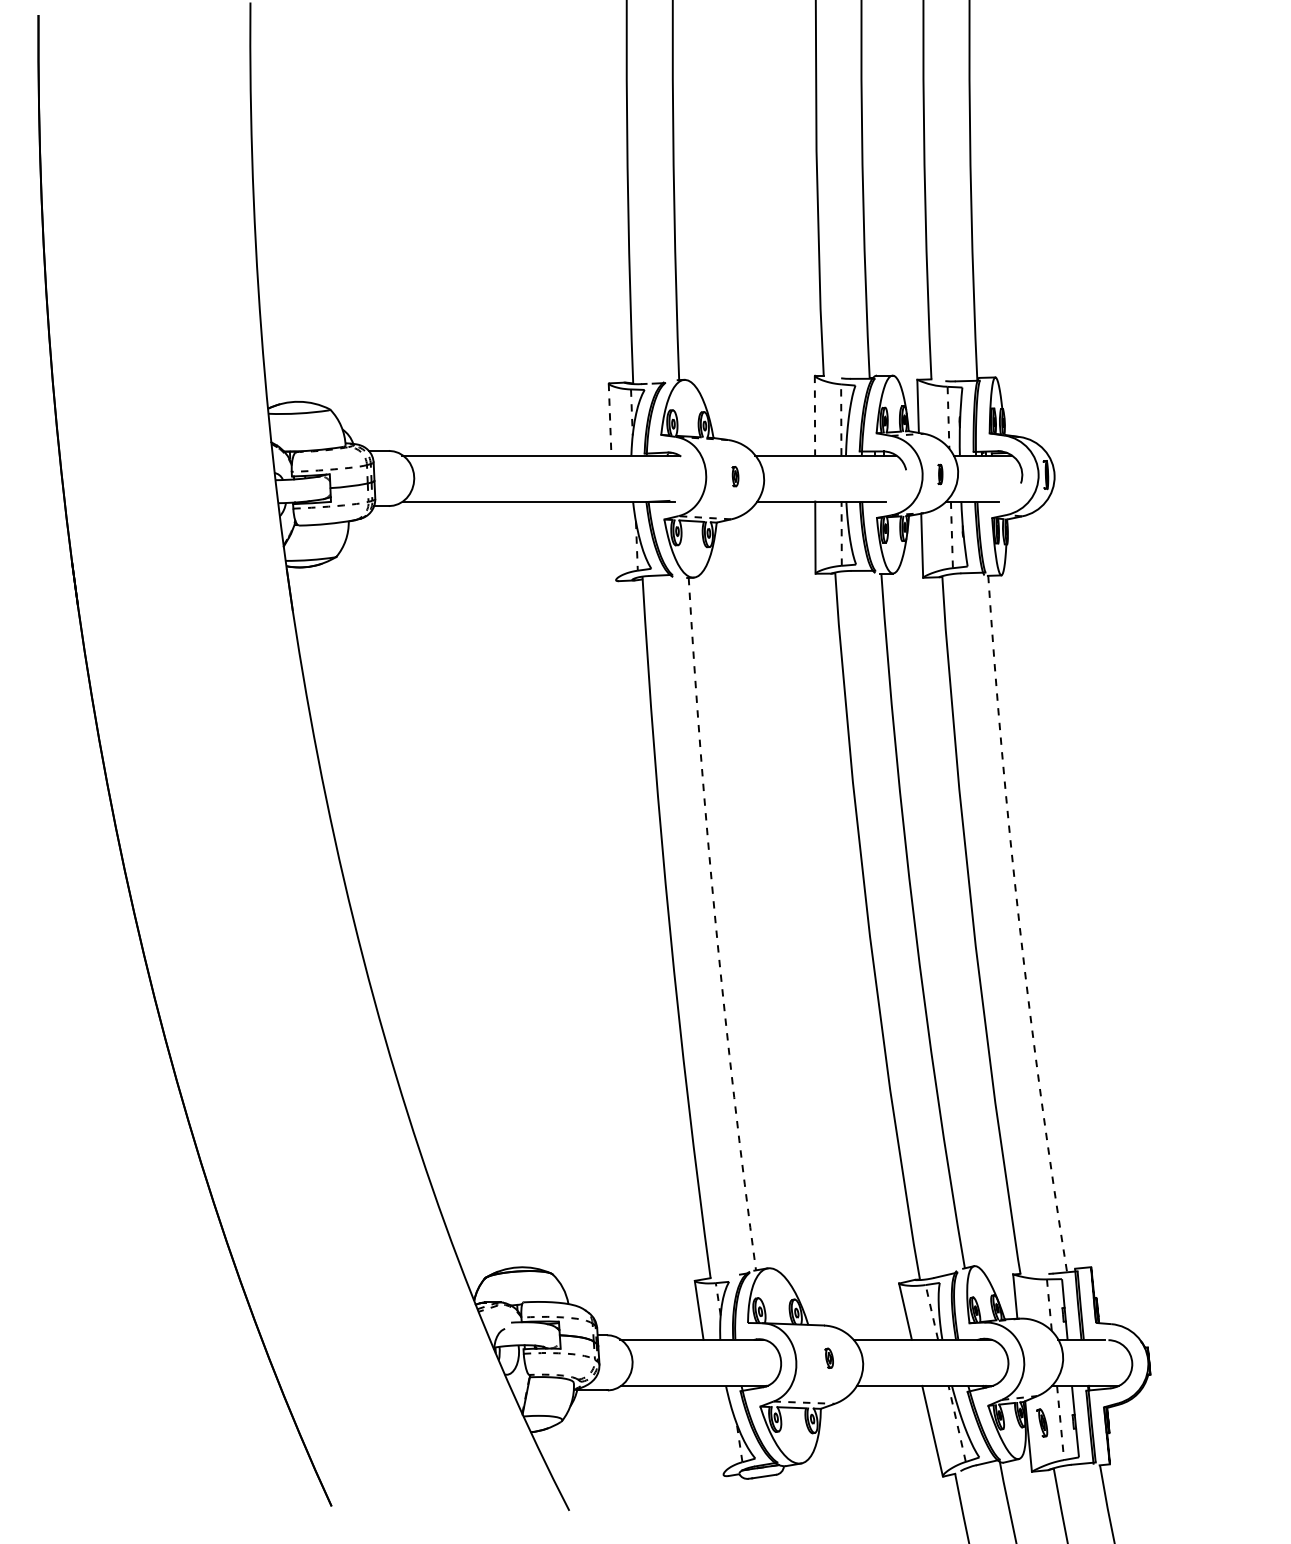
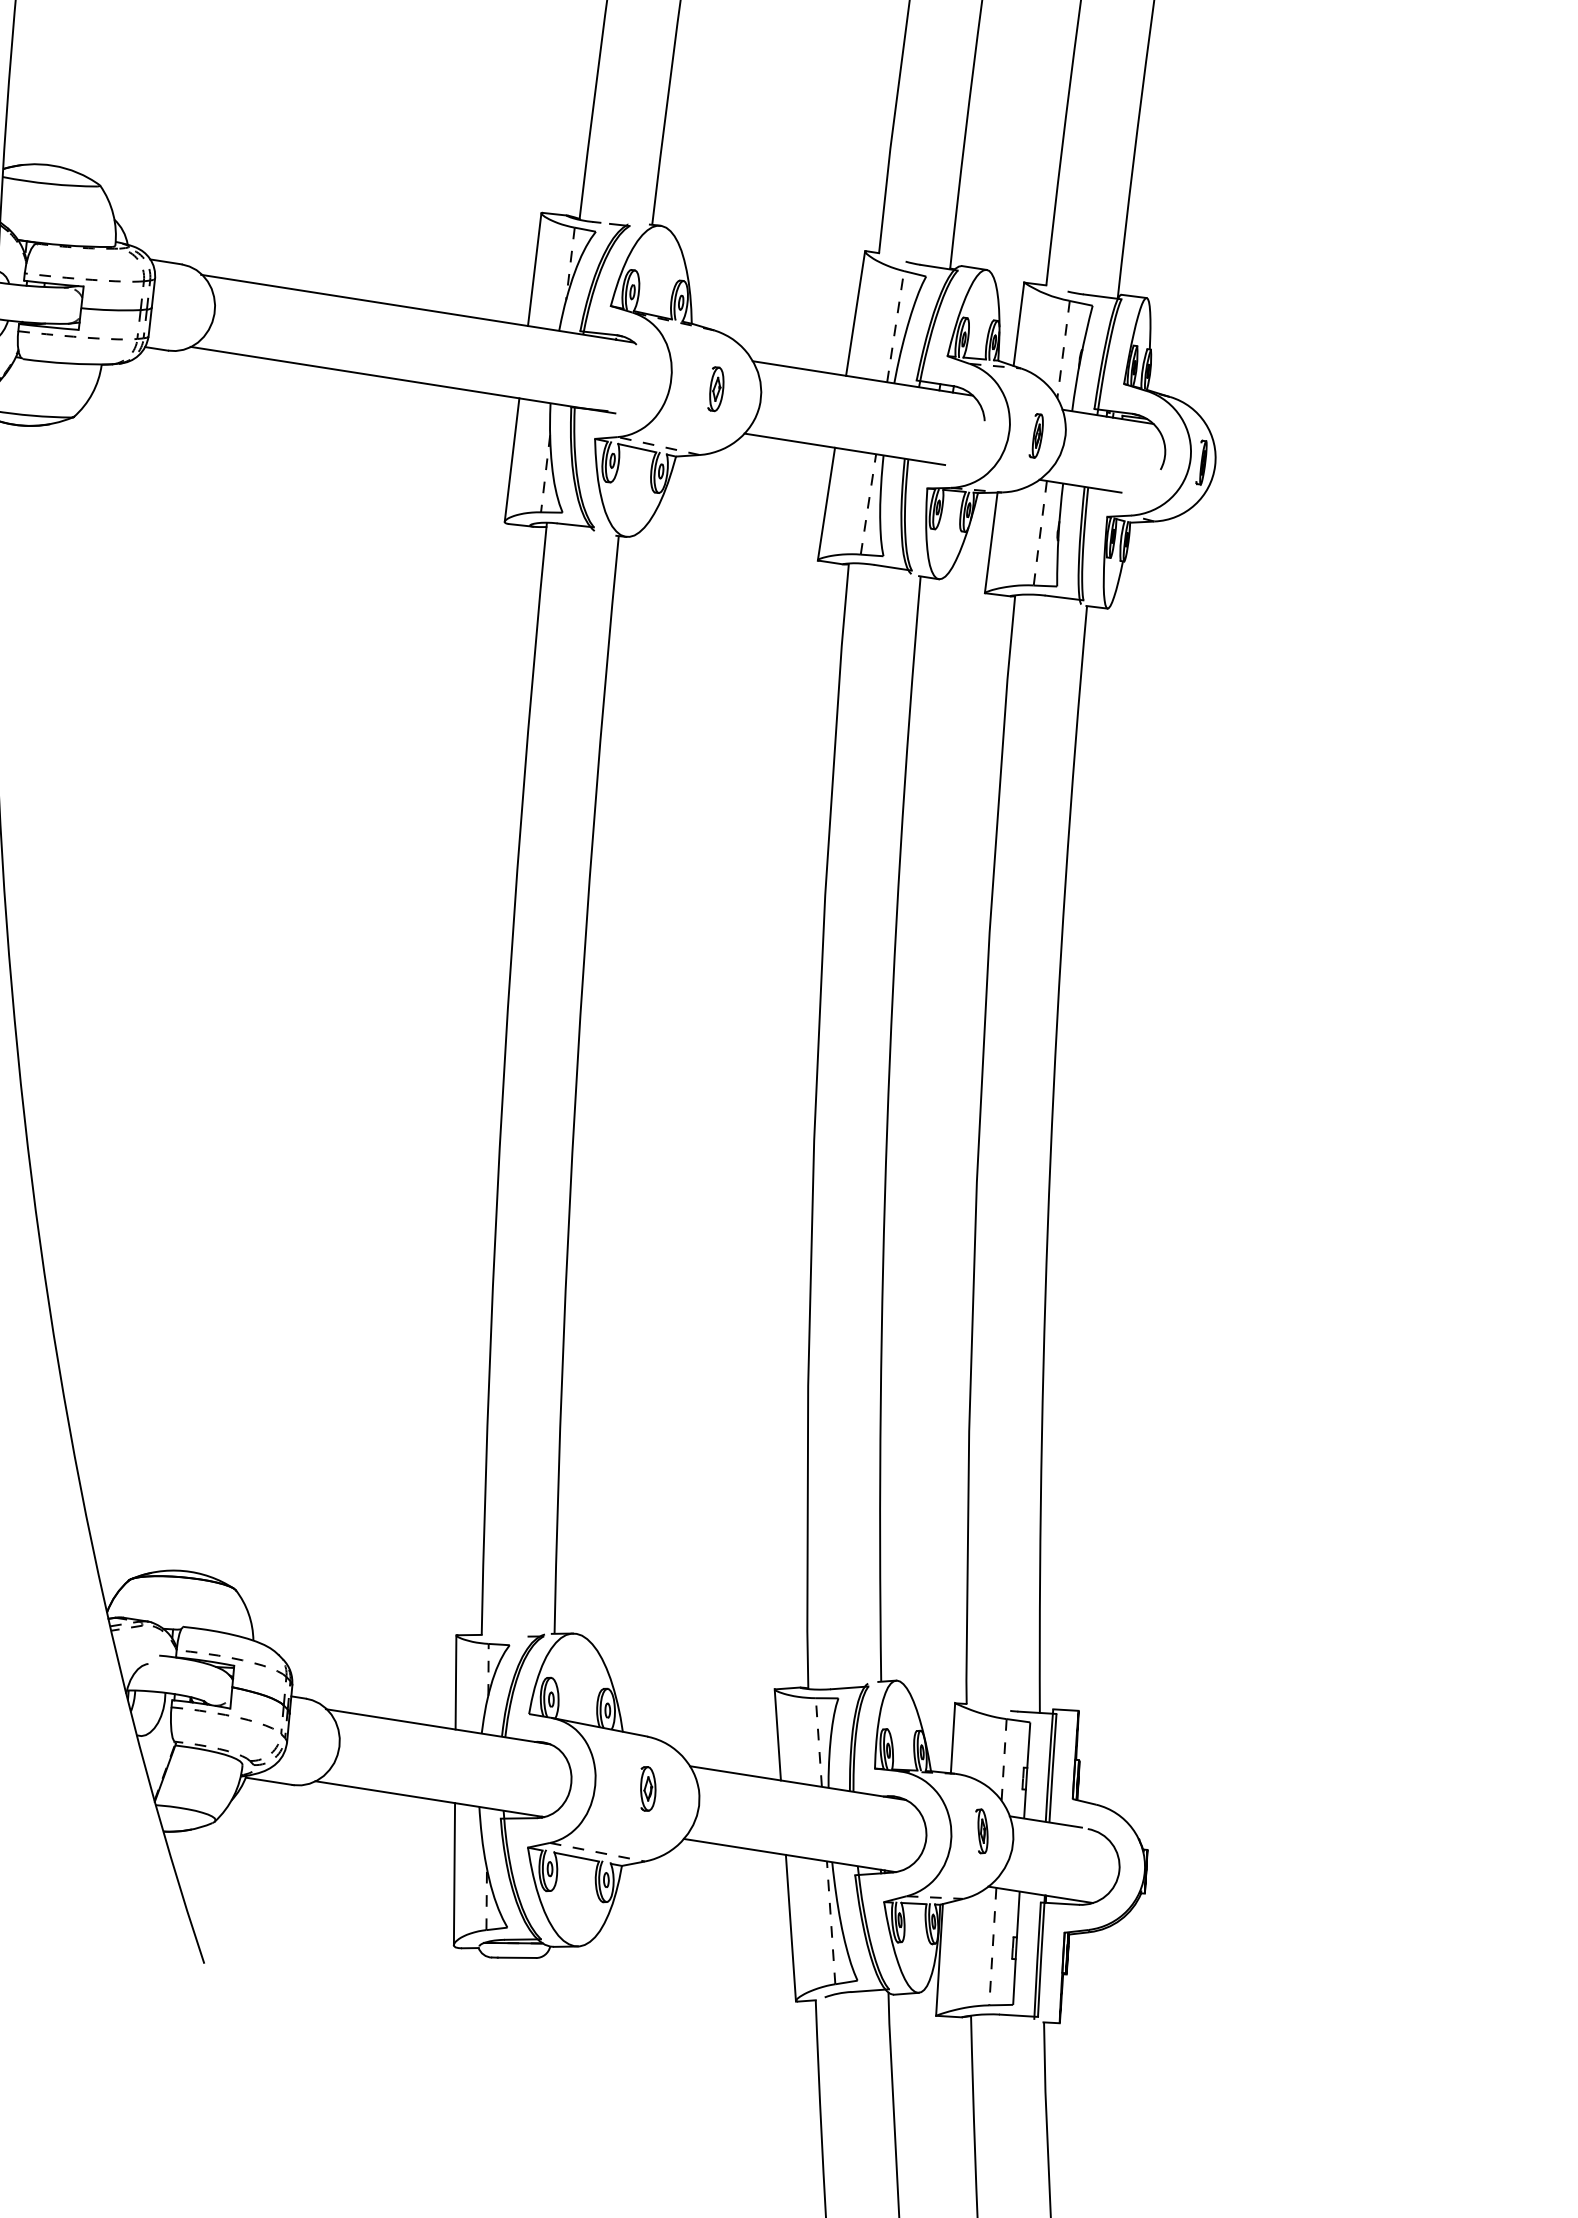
line: (814, 415) -> (854, 313), dashed -> solid
line: (610, 419) -> (535, 269), dashed -> solid
part: (940, 474) -> (1037, 436), size x1.43
part: (735, 476) -> (716, 389), size x1.43
line: (614, 540) -> (512, 459), added
arc: (715, 924) -> (575, 1083), dashed -> solid
arc: (1019, 925) -> (1050, 1159), dashed -> solid
part: (828, 1358) -> (646, 1789), size x1.43
part: (1042, 1422) -> (982, 1830), moved
line: (716, 1429) -> (453, 1872), added

